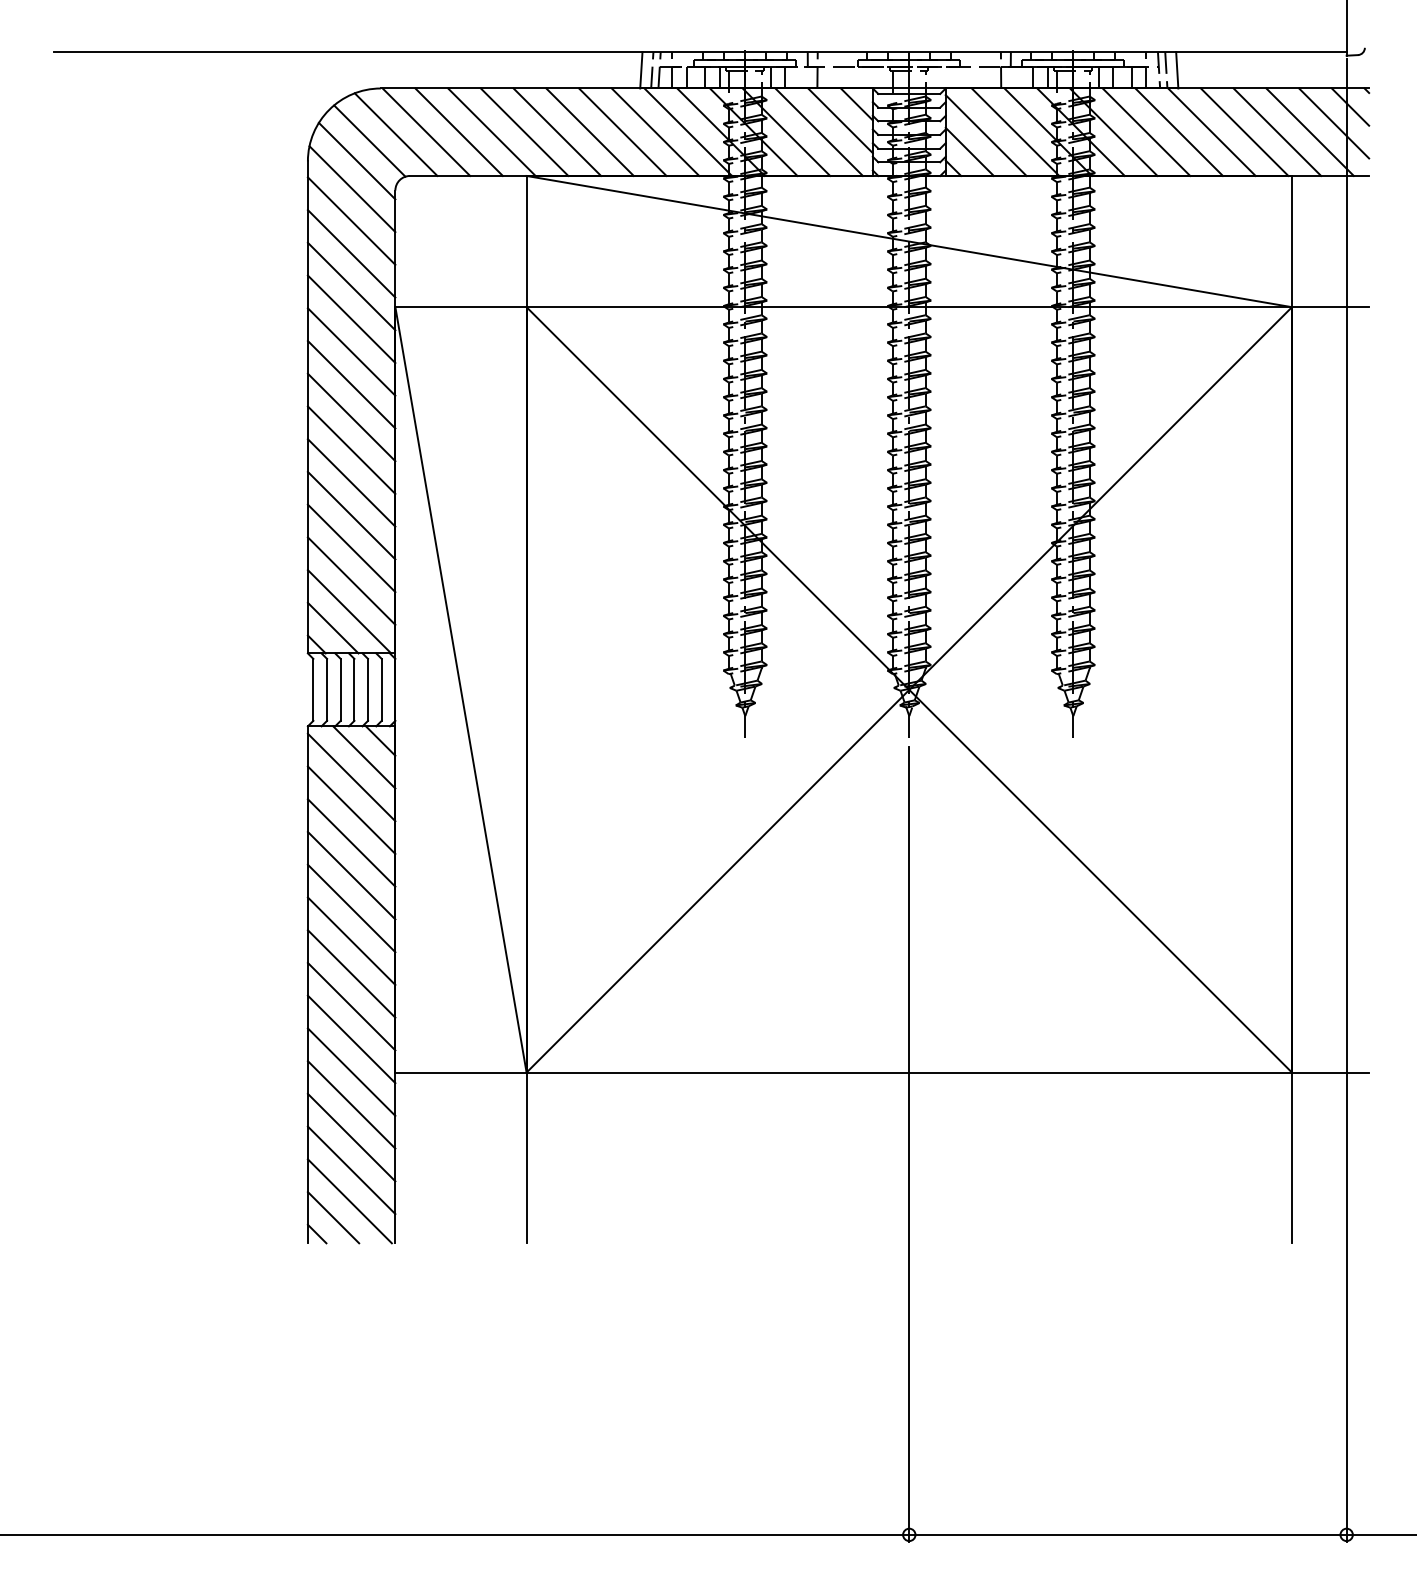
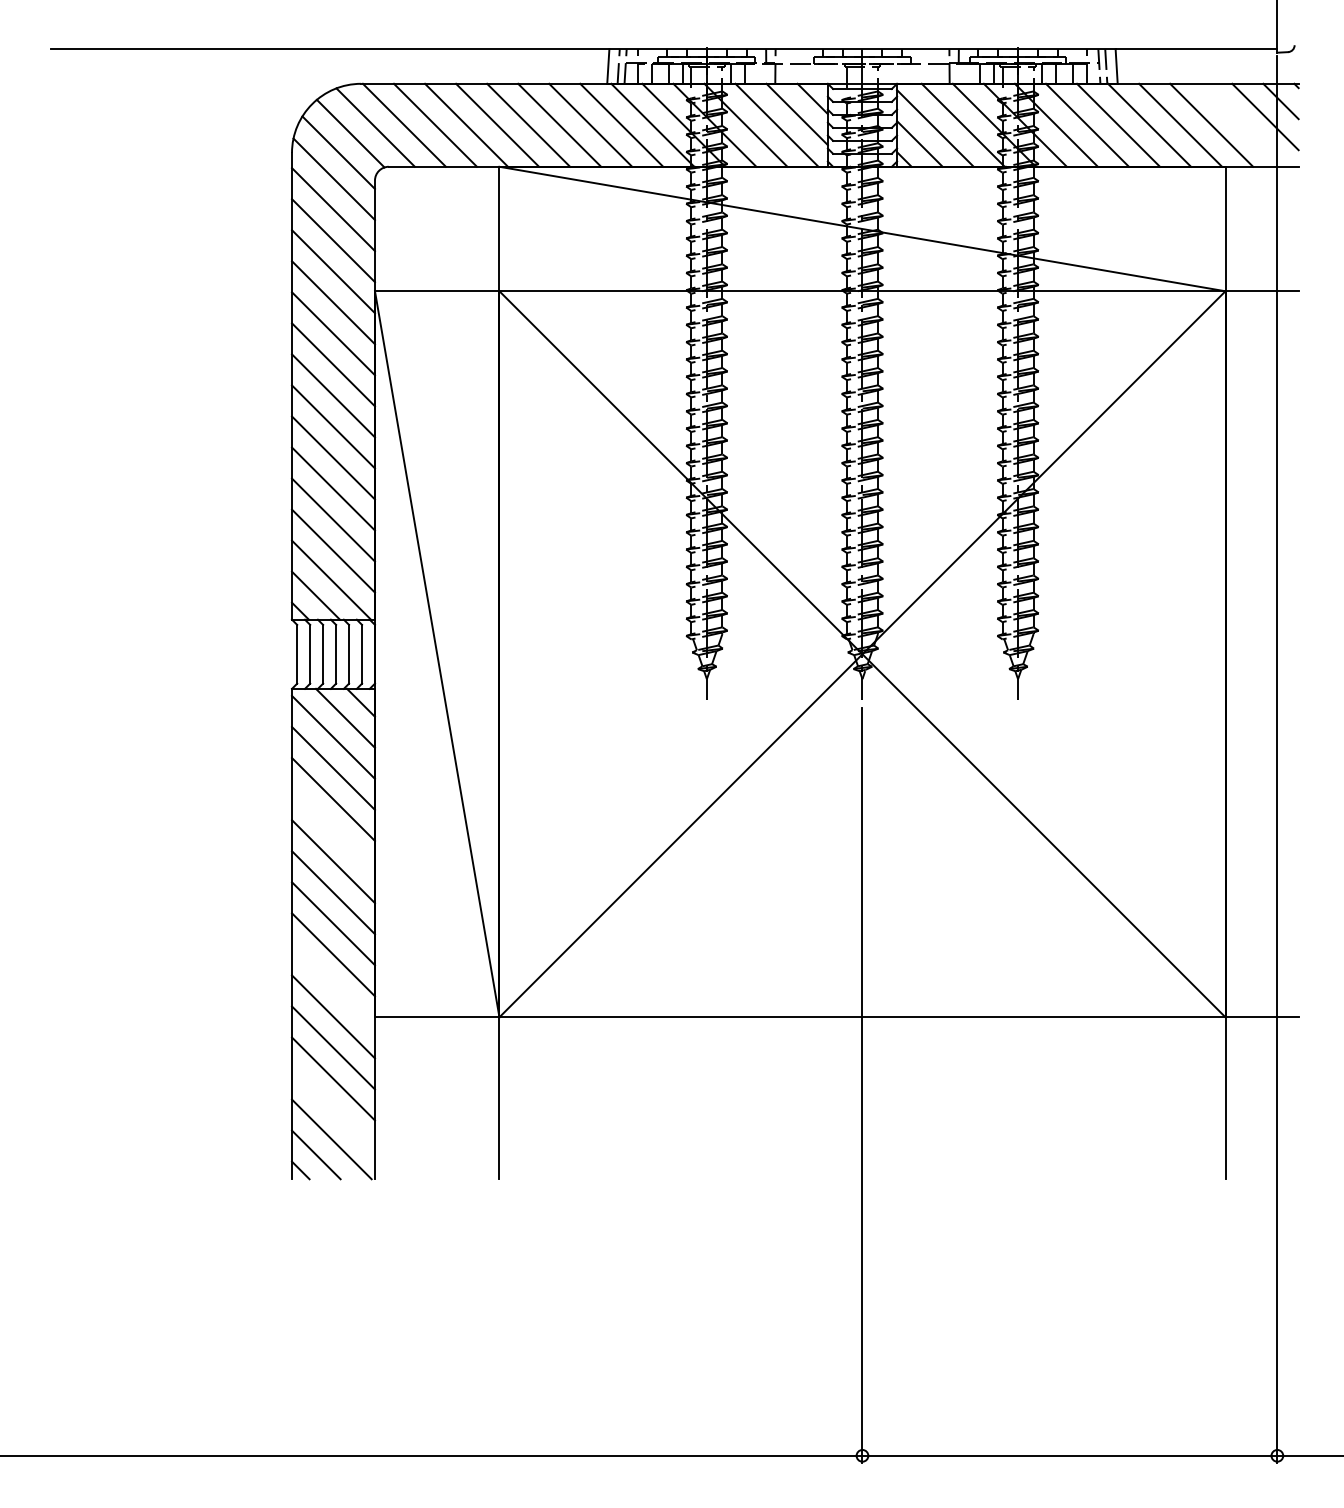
line: (1309, 131) -> (1242, 124), removed
line: (351, 875) -> (333, 830), removed
line: (351, 1039) -> (333, 985), removed
line: (351, 1169) -> (333, 1109), removed

